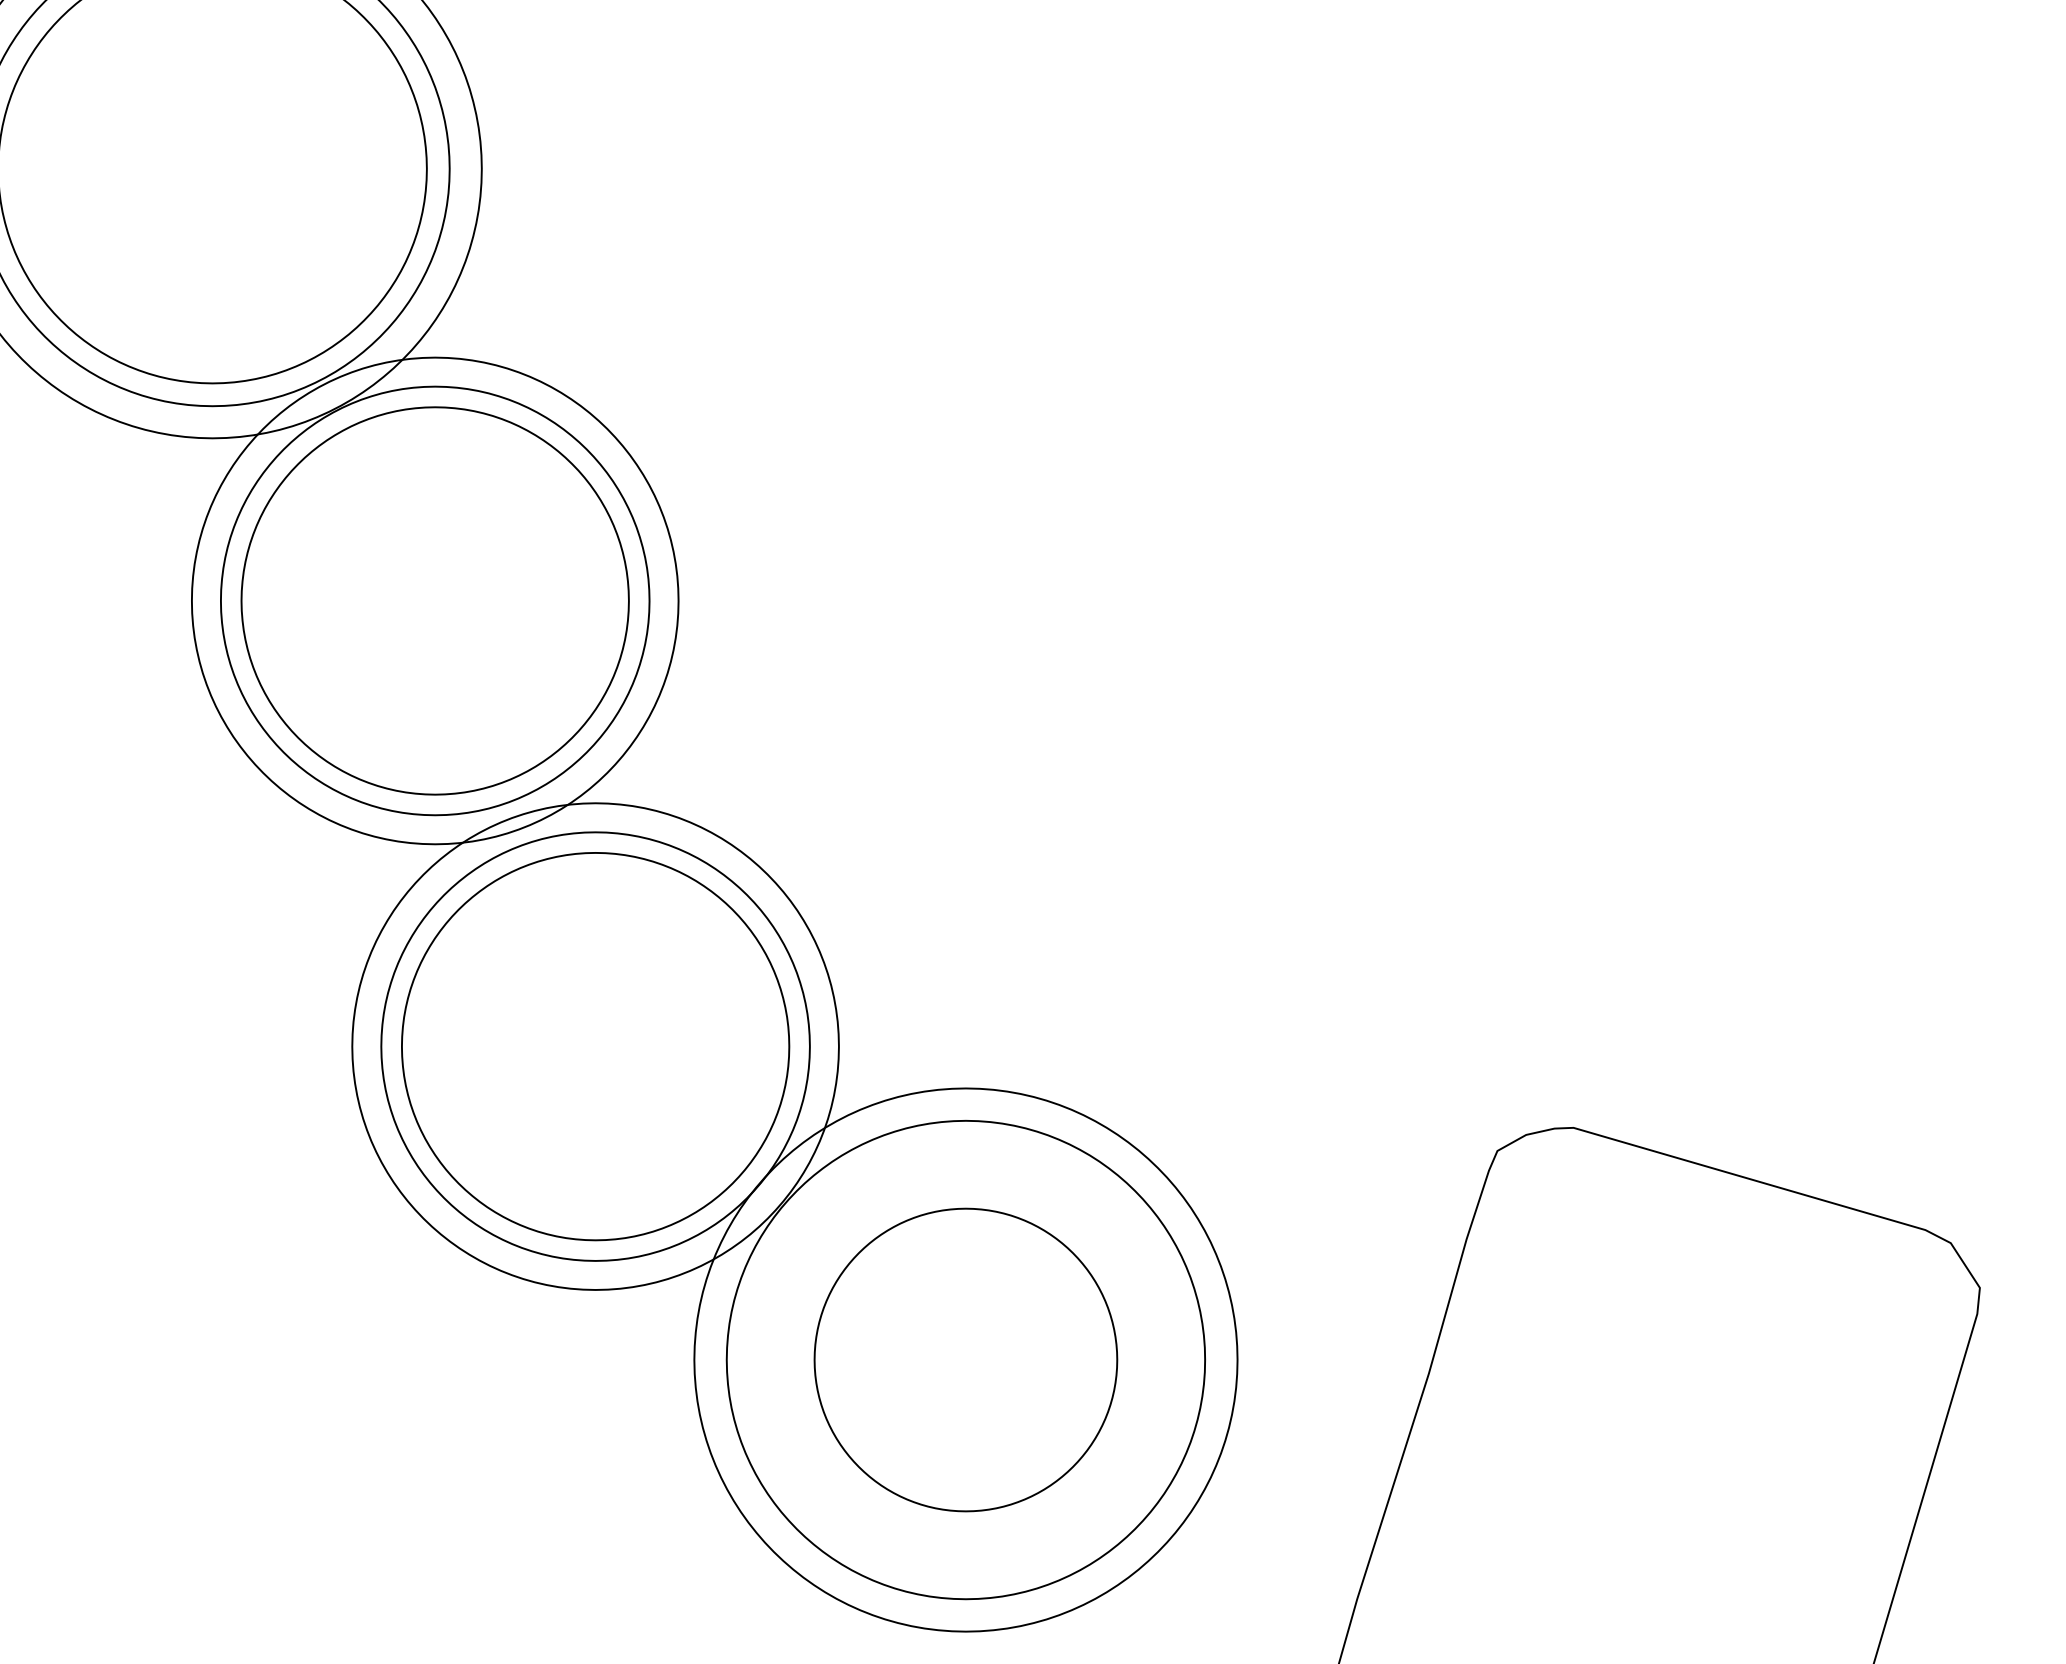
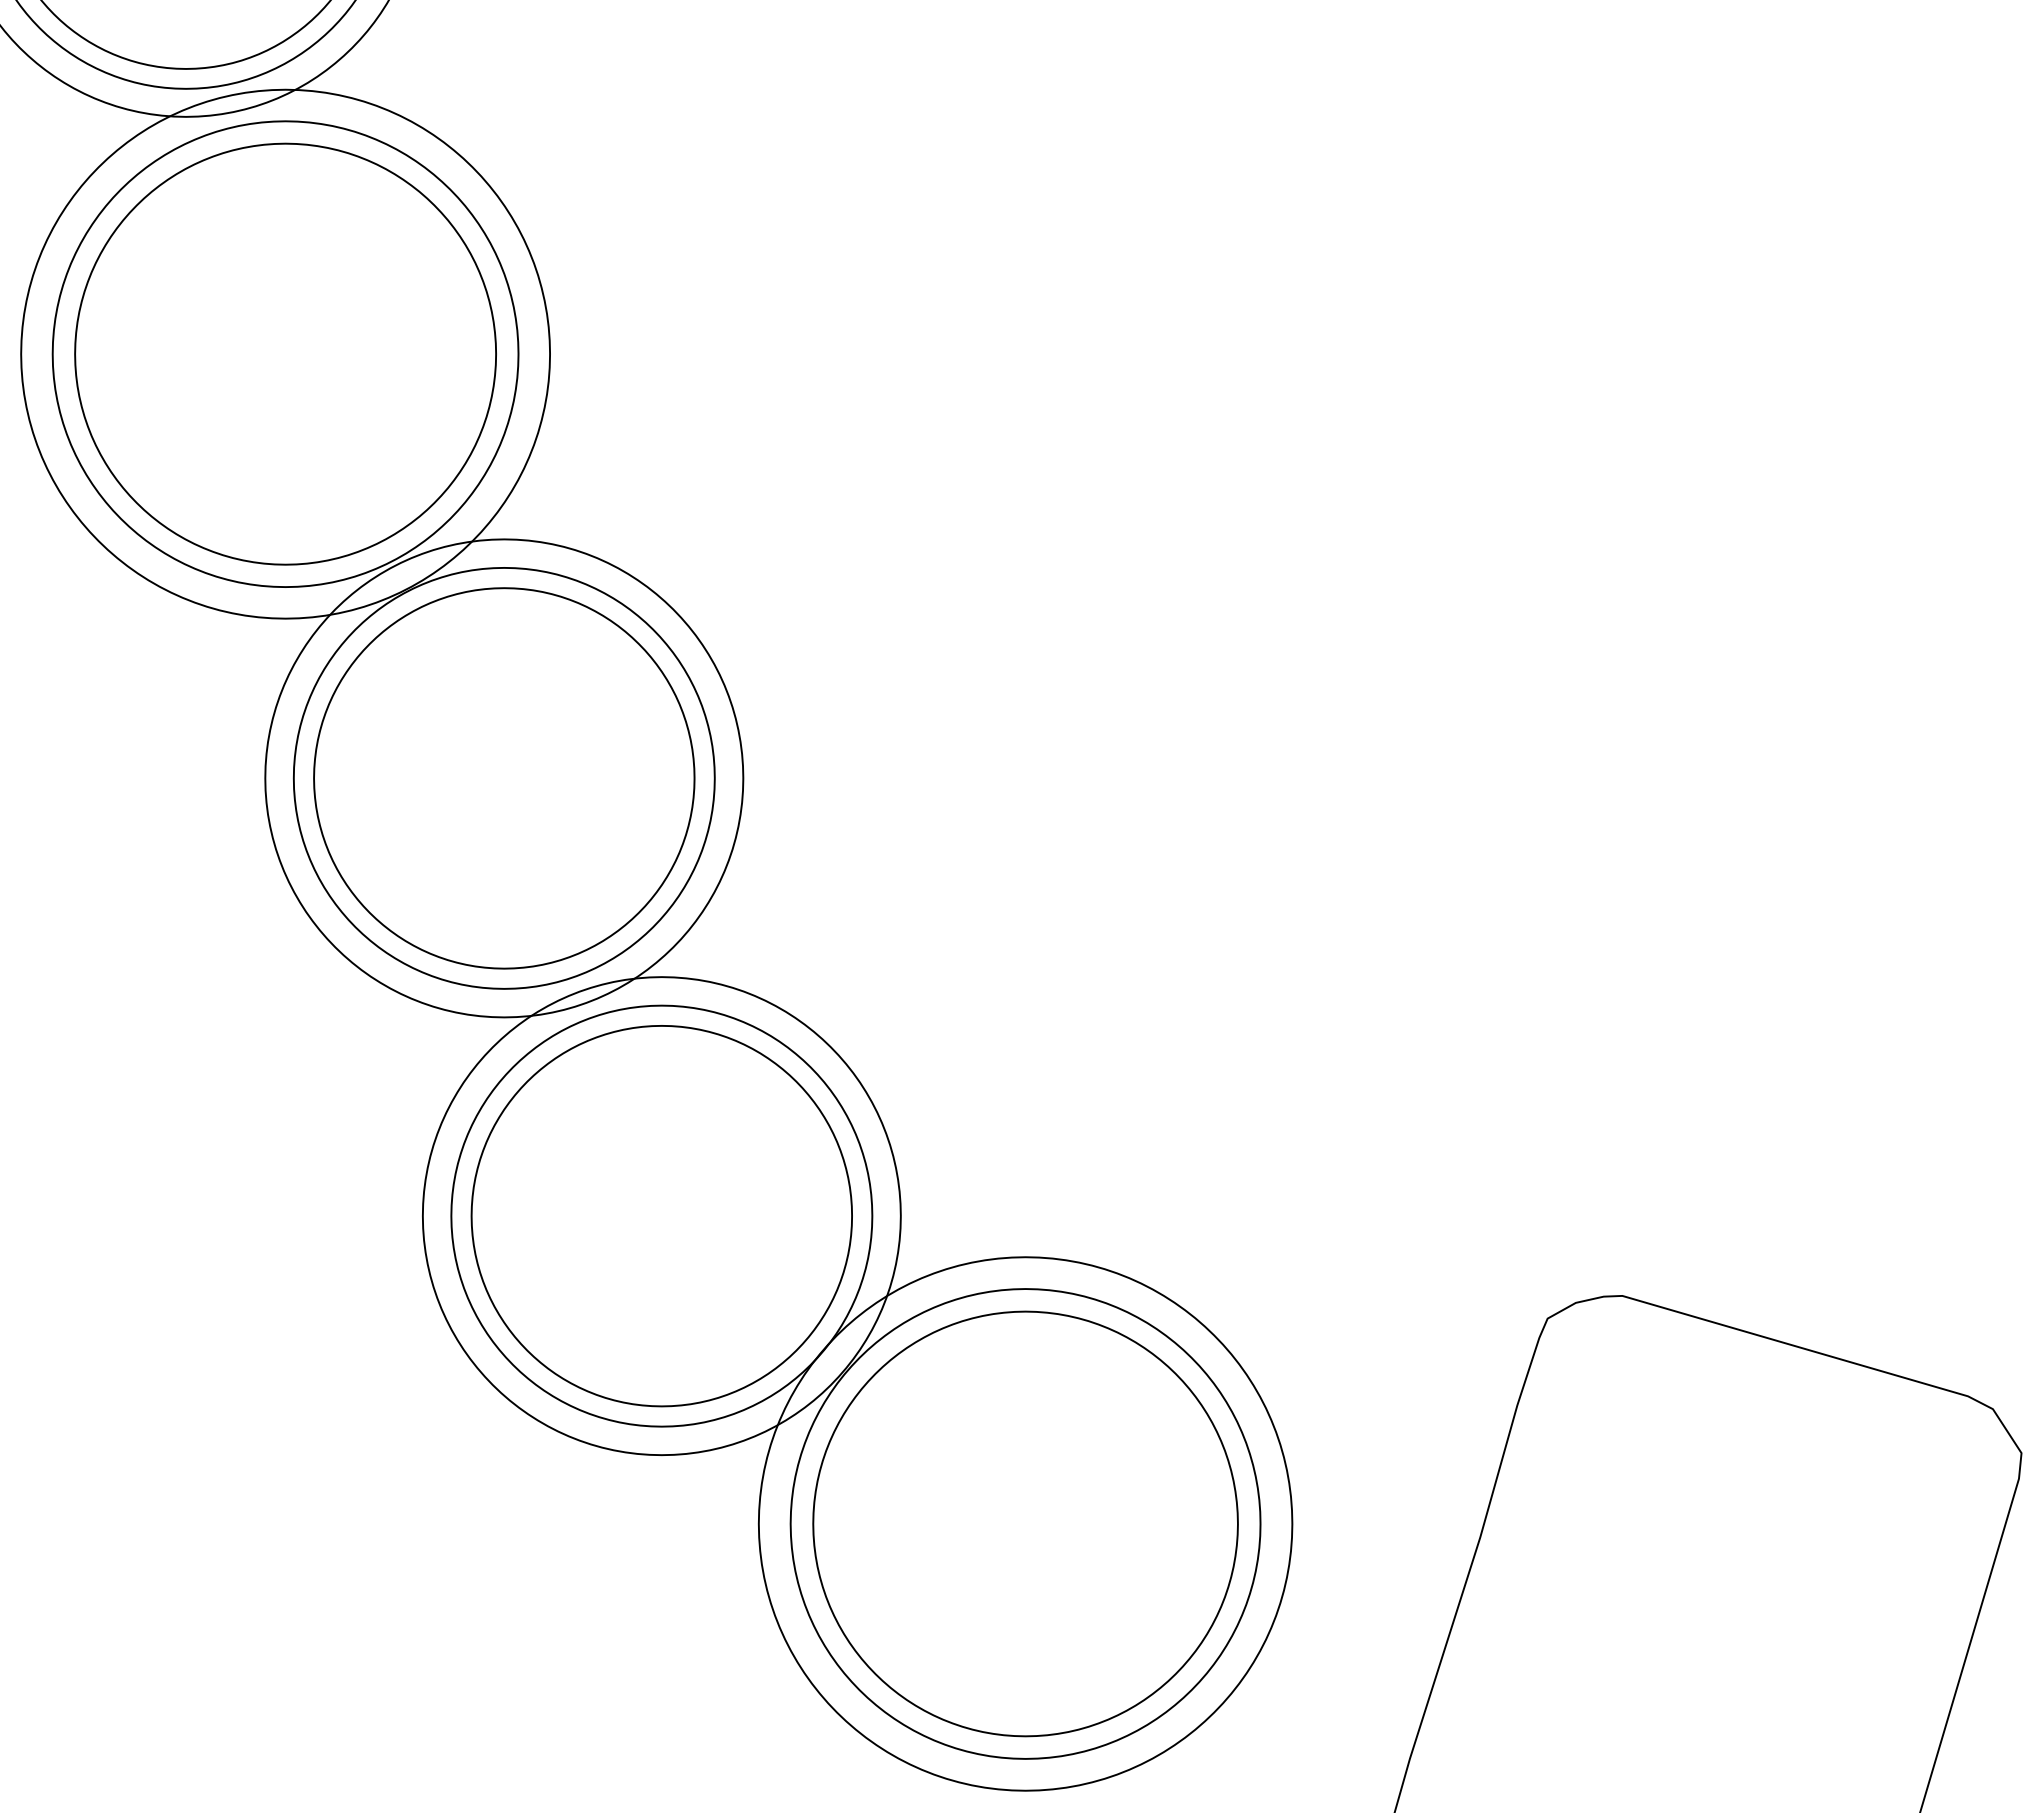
part: (965, 1359) -> (1025, 1523), size x1.43

